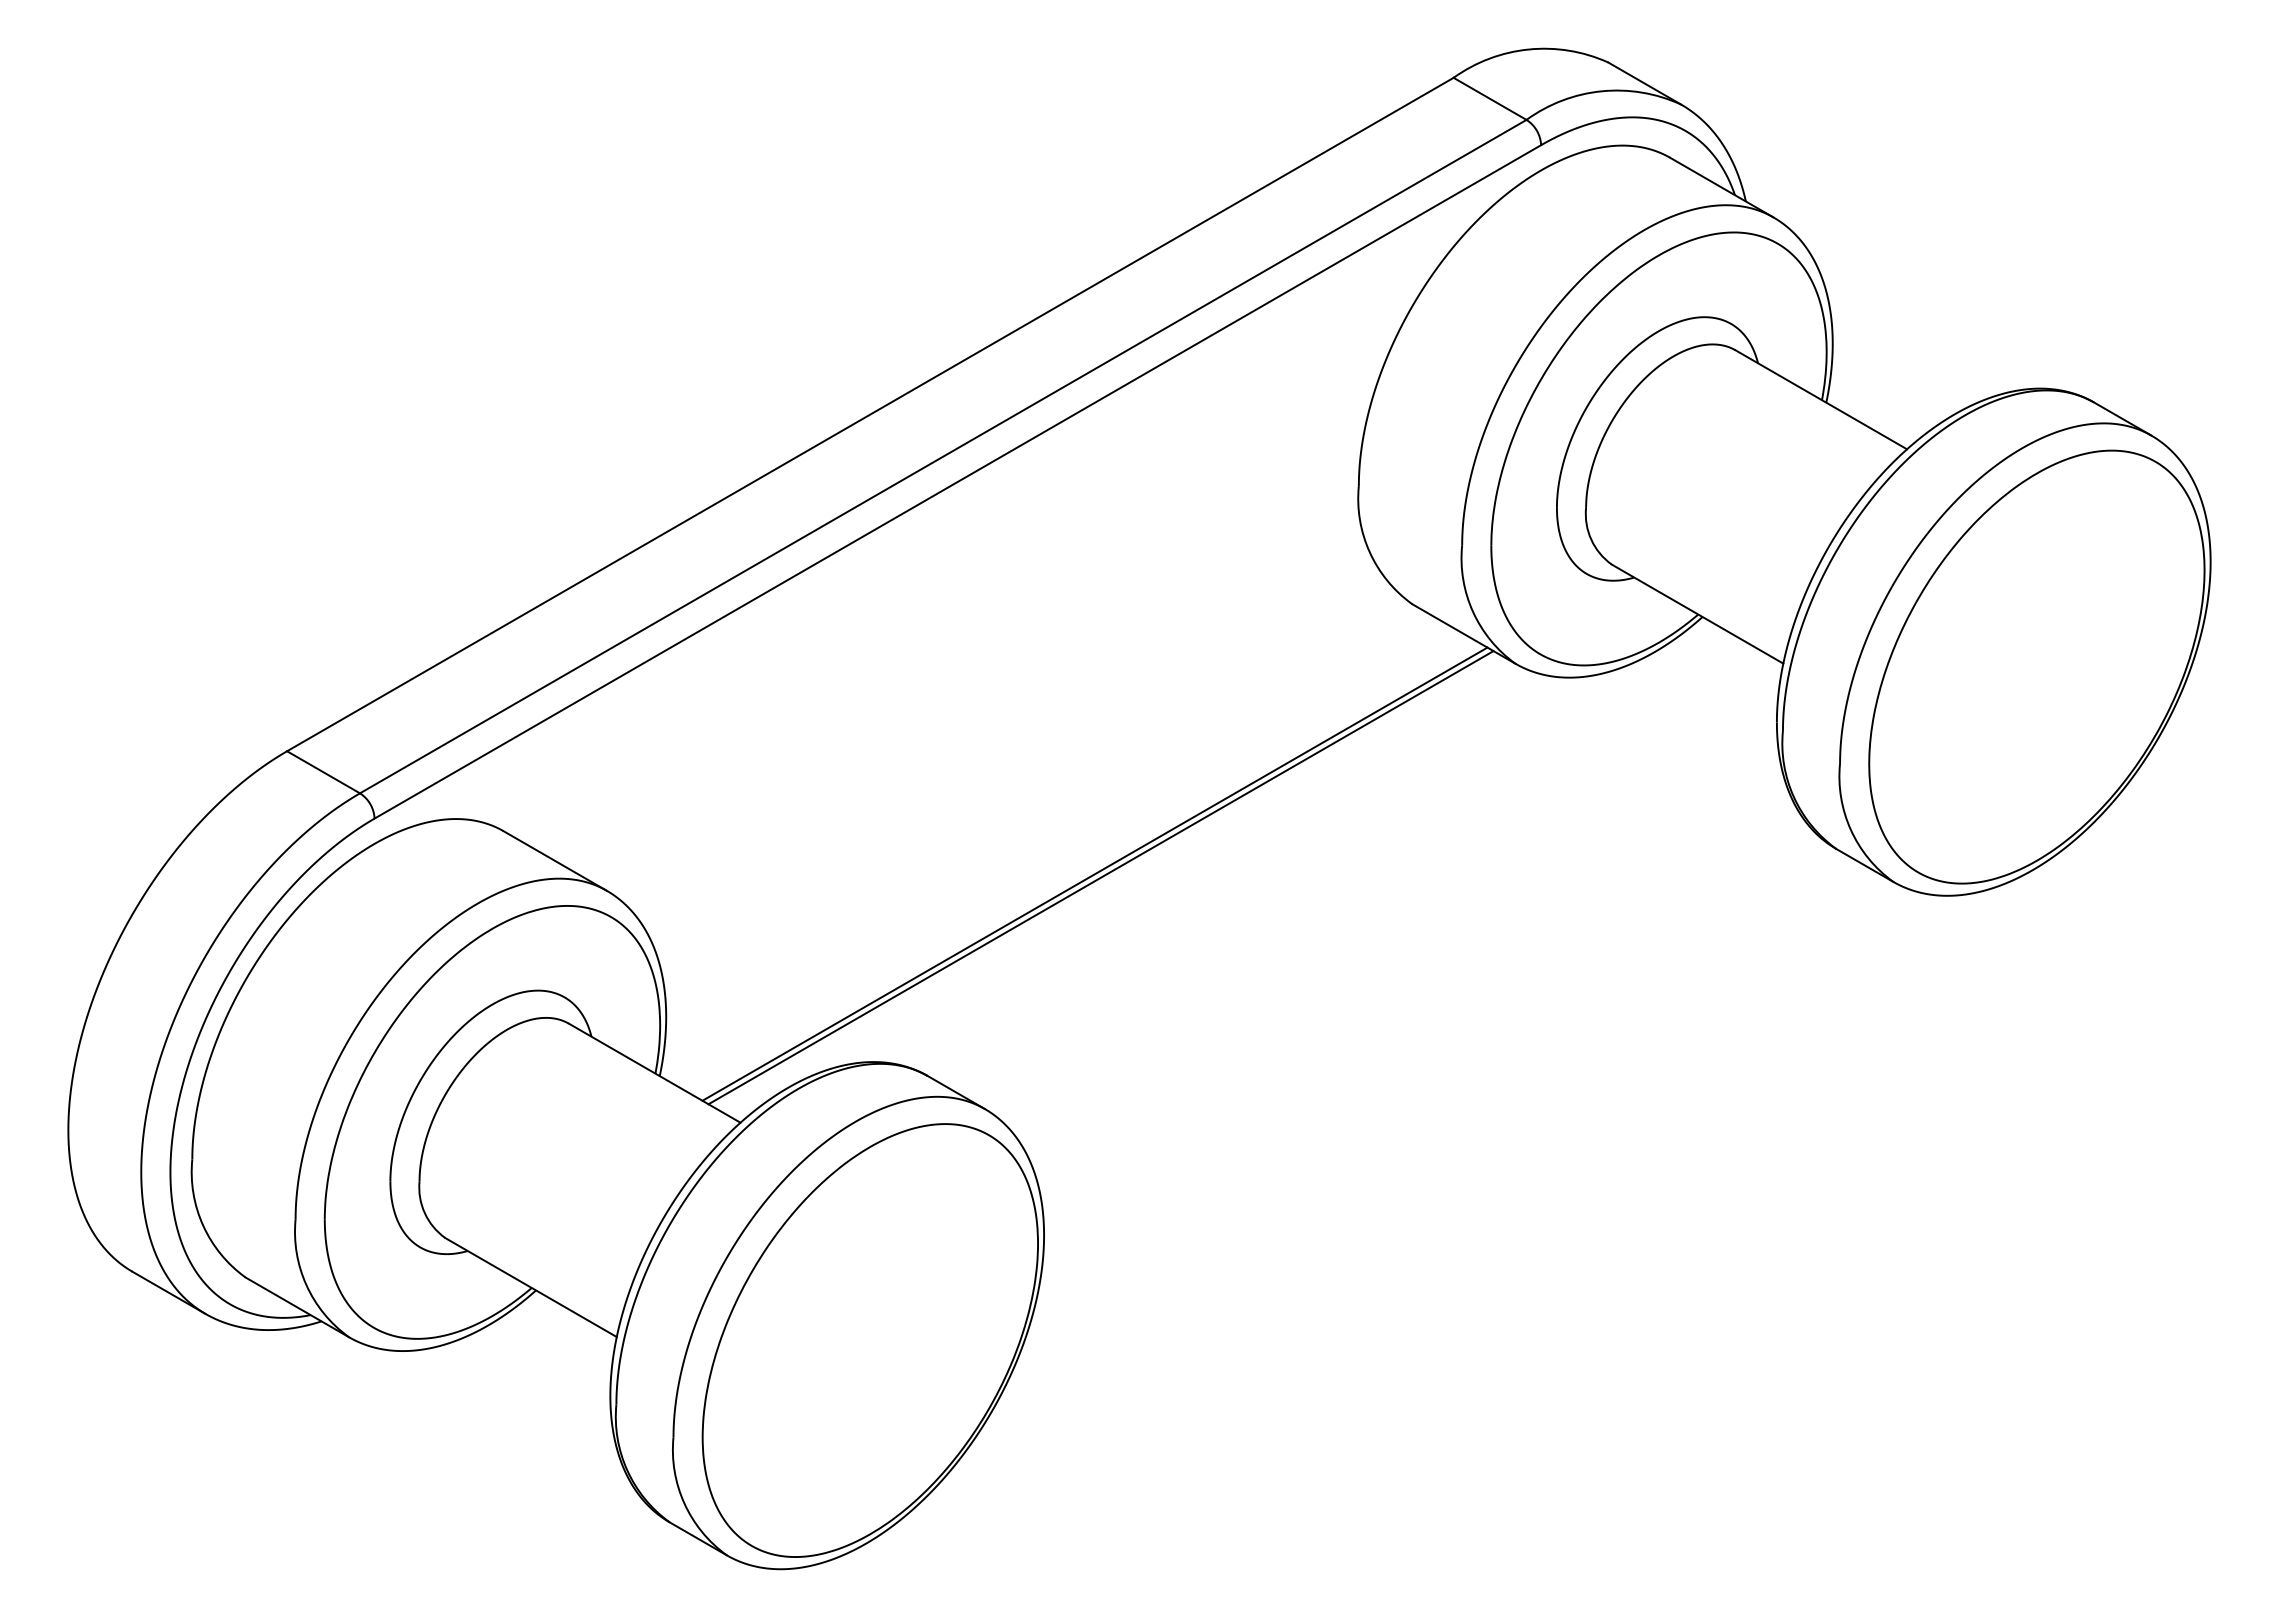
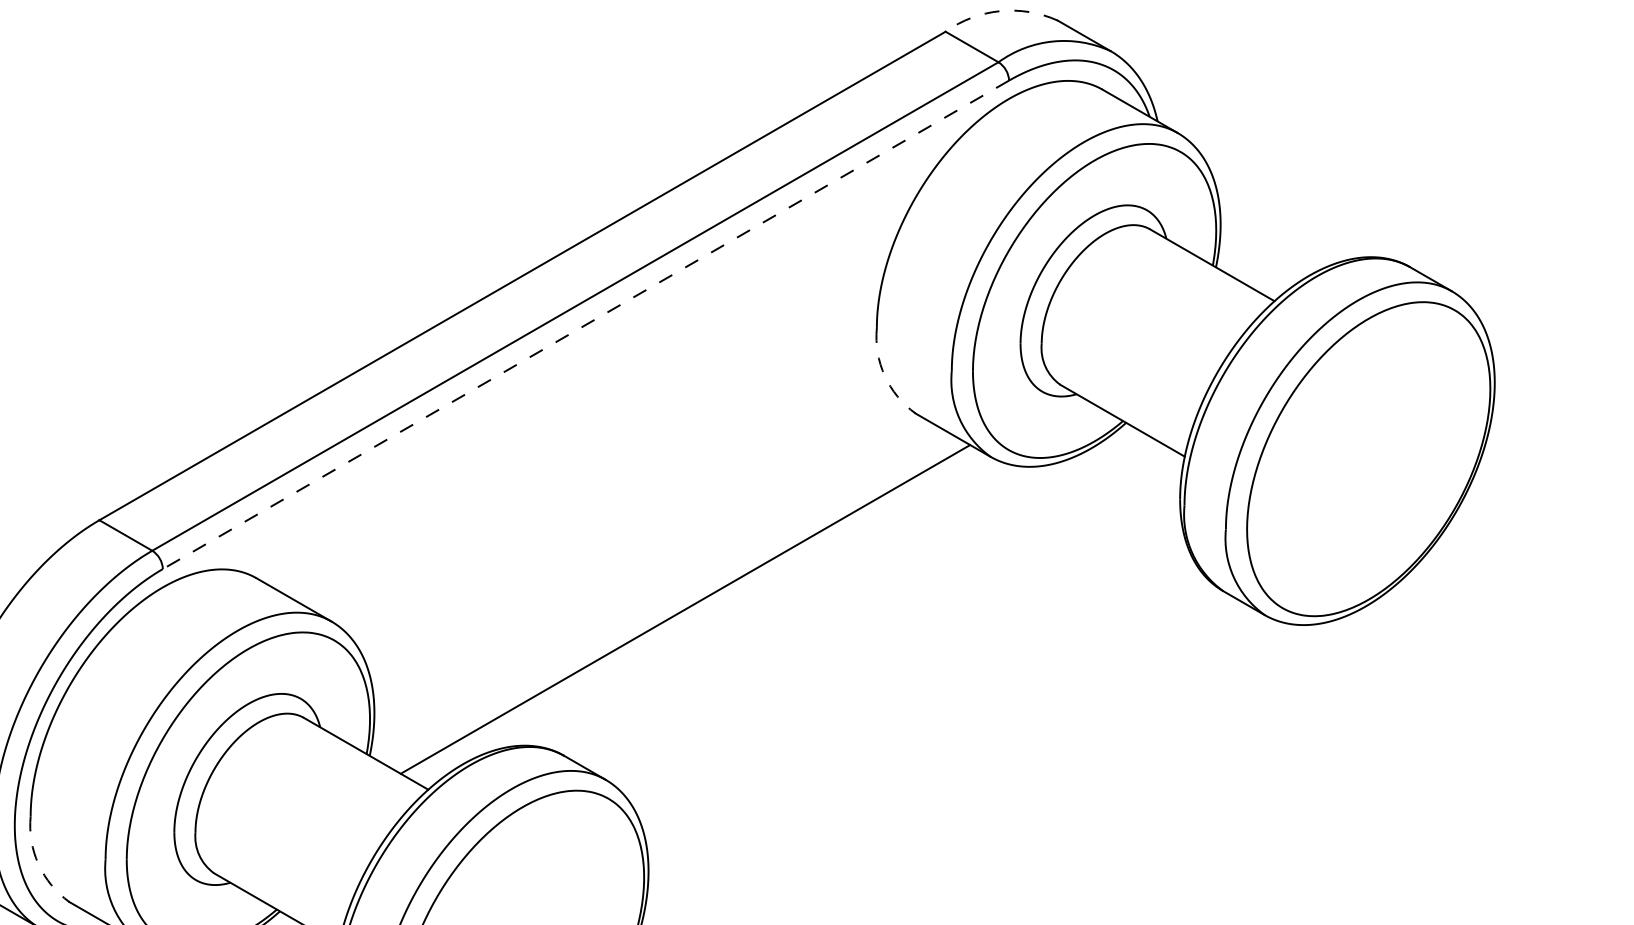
arc: (1528, 49) -> (999, 11), solid -> dashed
line: (957, 482) -> (585, 325), solid -> dashed
arc: (1369, 552) -> (884, 376), solid -> dashed
line: (1100, 877) -> (689, 611), removed
arc: (203, 1225) -> (38, 864), solid -> dashed

